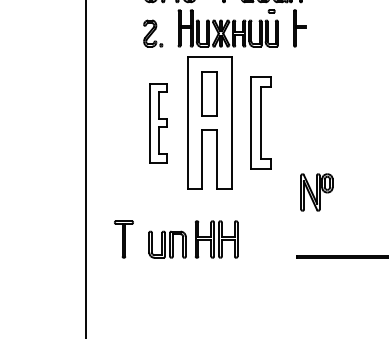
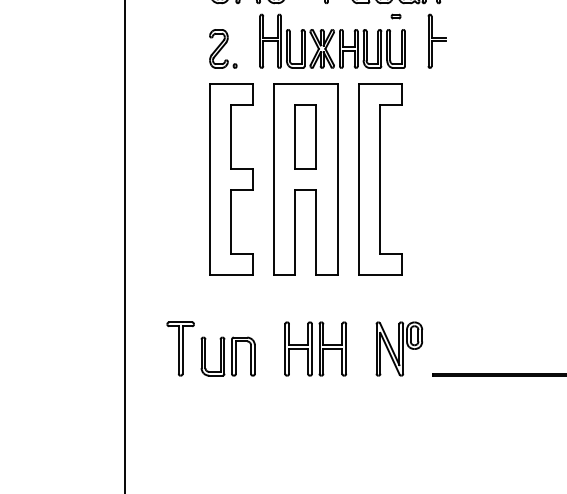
part: (158, 122) -> (231, 178), size x1.67
part: (260, 122) -> (379, 178), size x1.43
part: (316, 192) -> (398, 349), moved
part: (167, 244) -> (228, 356), moved

